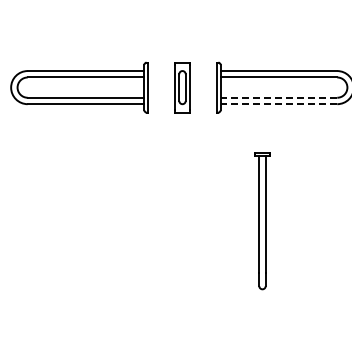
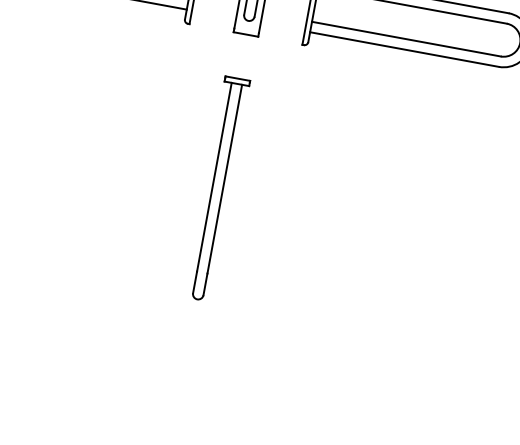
line: (278, 97) -> (405, 38), dashed -> solid
line: (278, 104) -> (403, 49), dashed -> solid
part: (262, 221) -> (217, 189), moved

